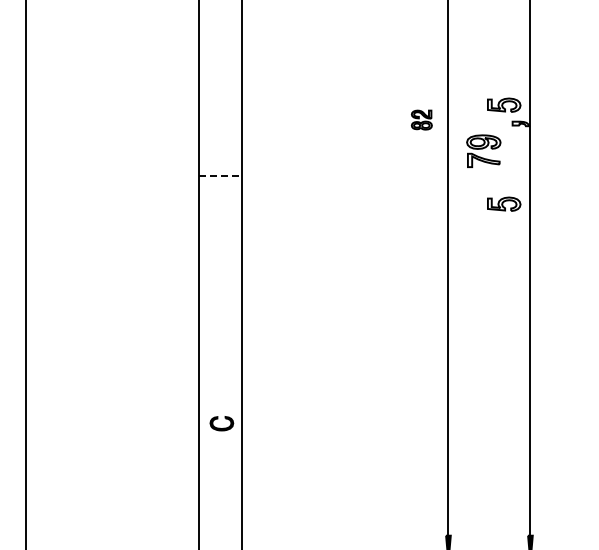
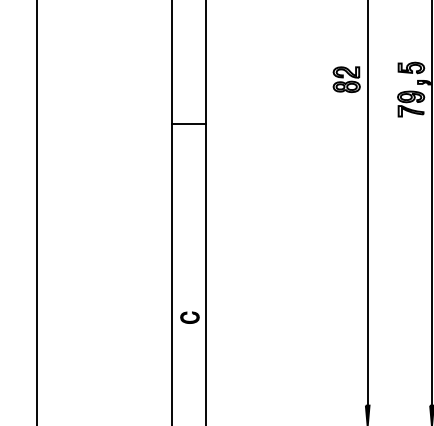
part: (421, 119) -> (346, 79), size x1.67
part: (483, 150) -> (410, 103), moved
line: (220, 176) -> (188, 123), dashed -> solid
part: (504, 203) -> (411, 145), removed

